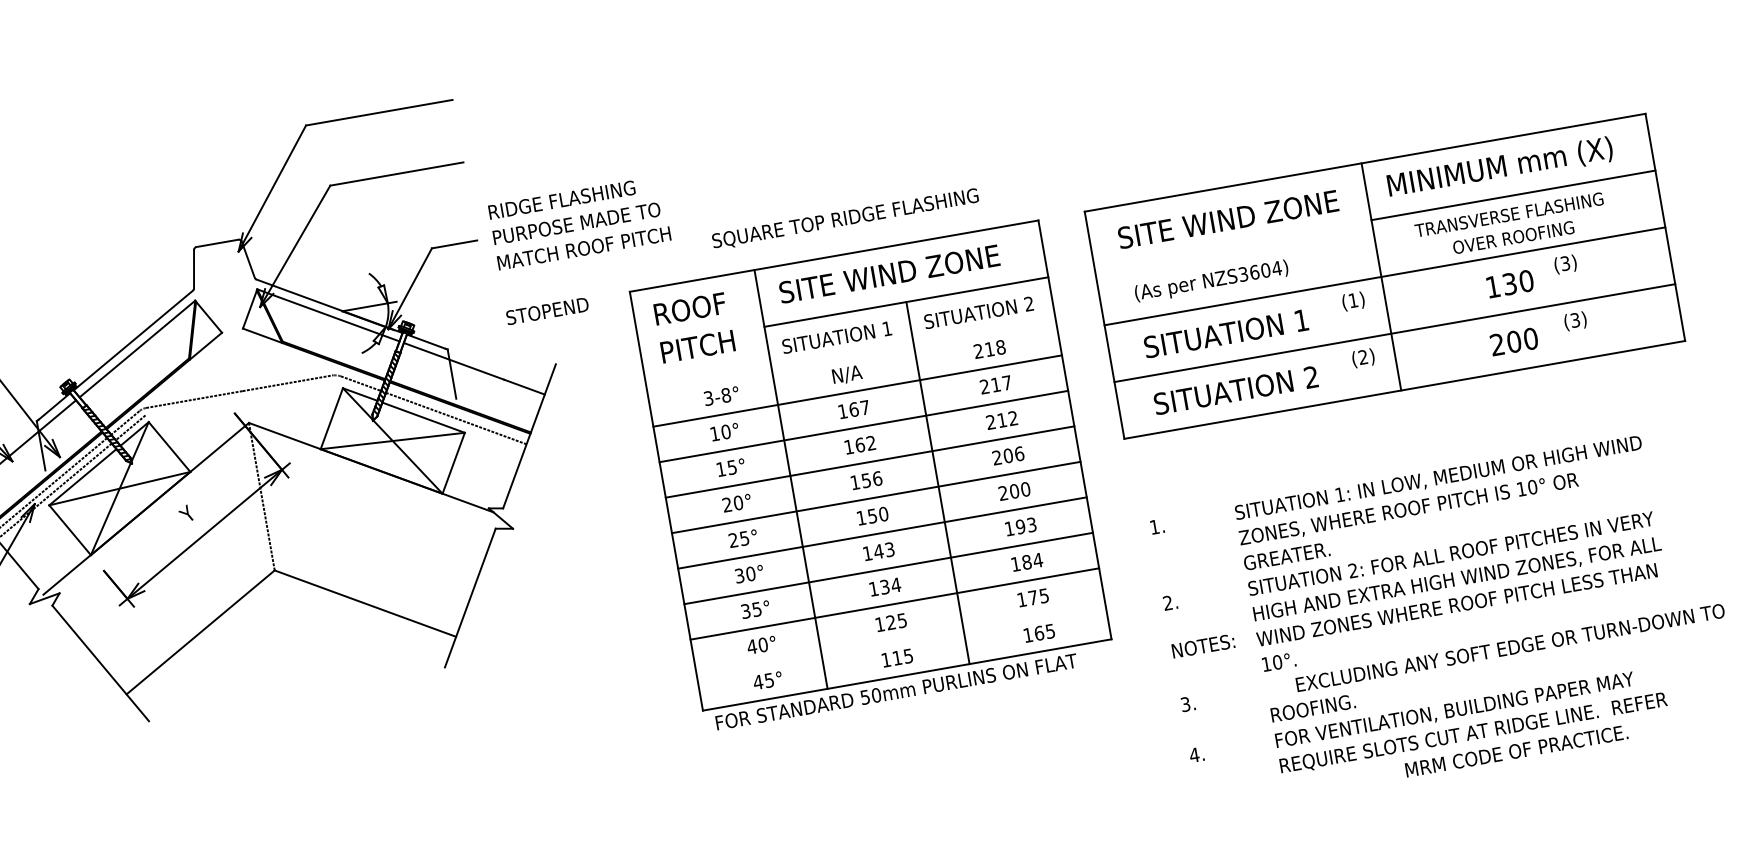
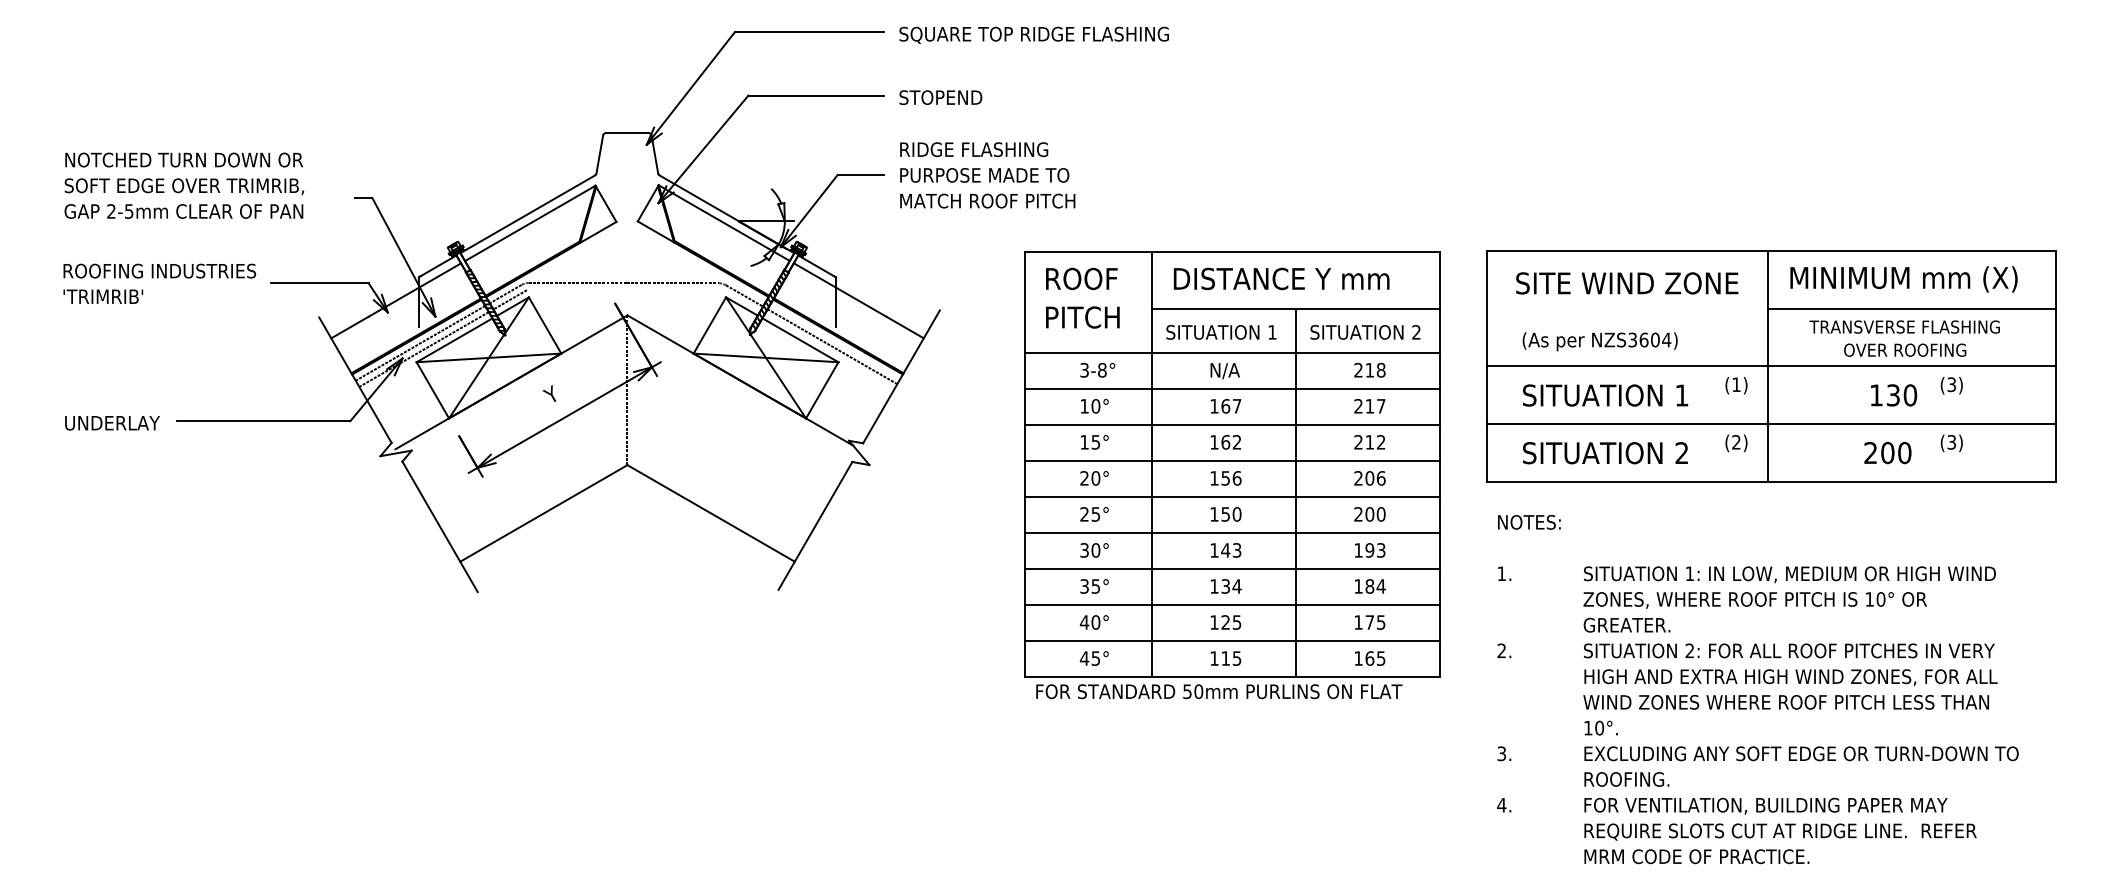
text: (844, 218) -> (1033, 34), moved
text: (889, 273) -> (1284, 278), SITE WIND ZONE -> DISTANCE Y mm
text: (547, 311) -> (940, 97), moved
line: (851, 355) -> (1232, 352), added
line: (900, 639) -> (1232, 640), added
text: (1203, 646) -> (1529, 522), moved
text: (1510, 647) -> (1801, 753), moved
text: (1516, 751) -> (1696, 856), moved

